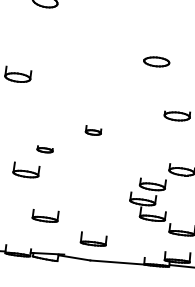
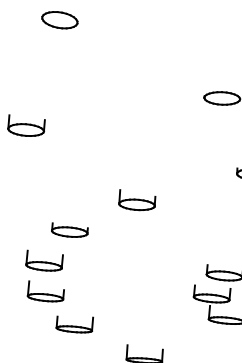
part: (93, 130) -> (137, 200), size x1.67
part: (44, 149) -> (68, 230), size x1.67
part: (26, 191) -> (46, 291), added

